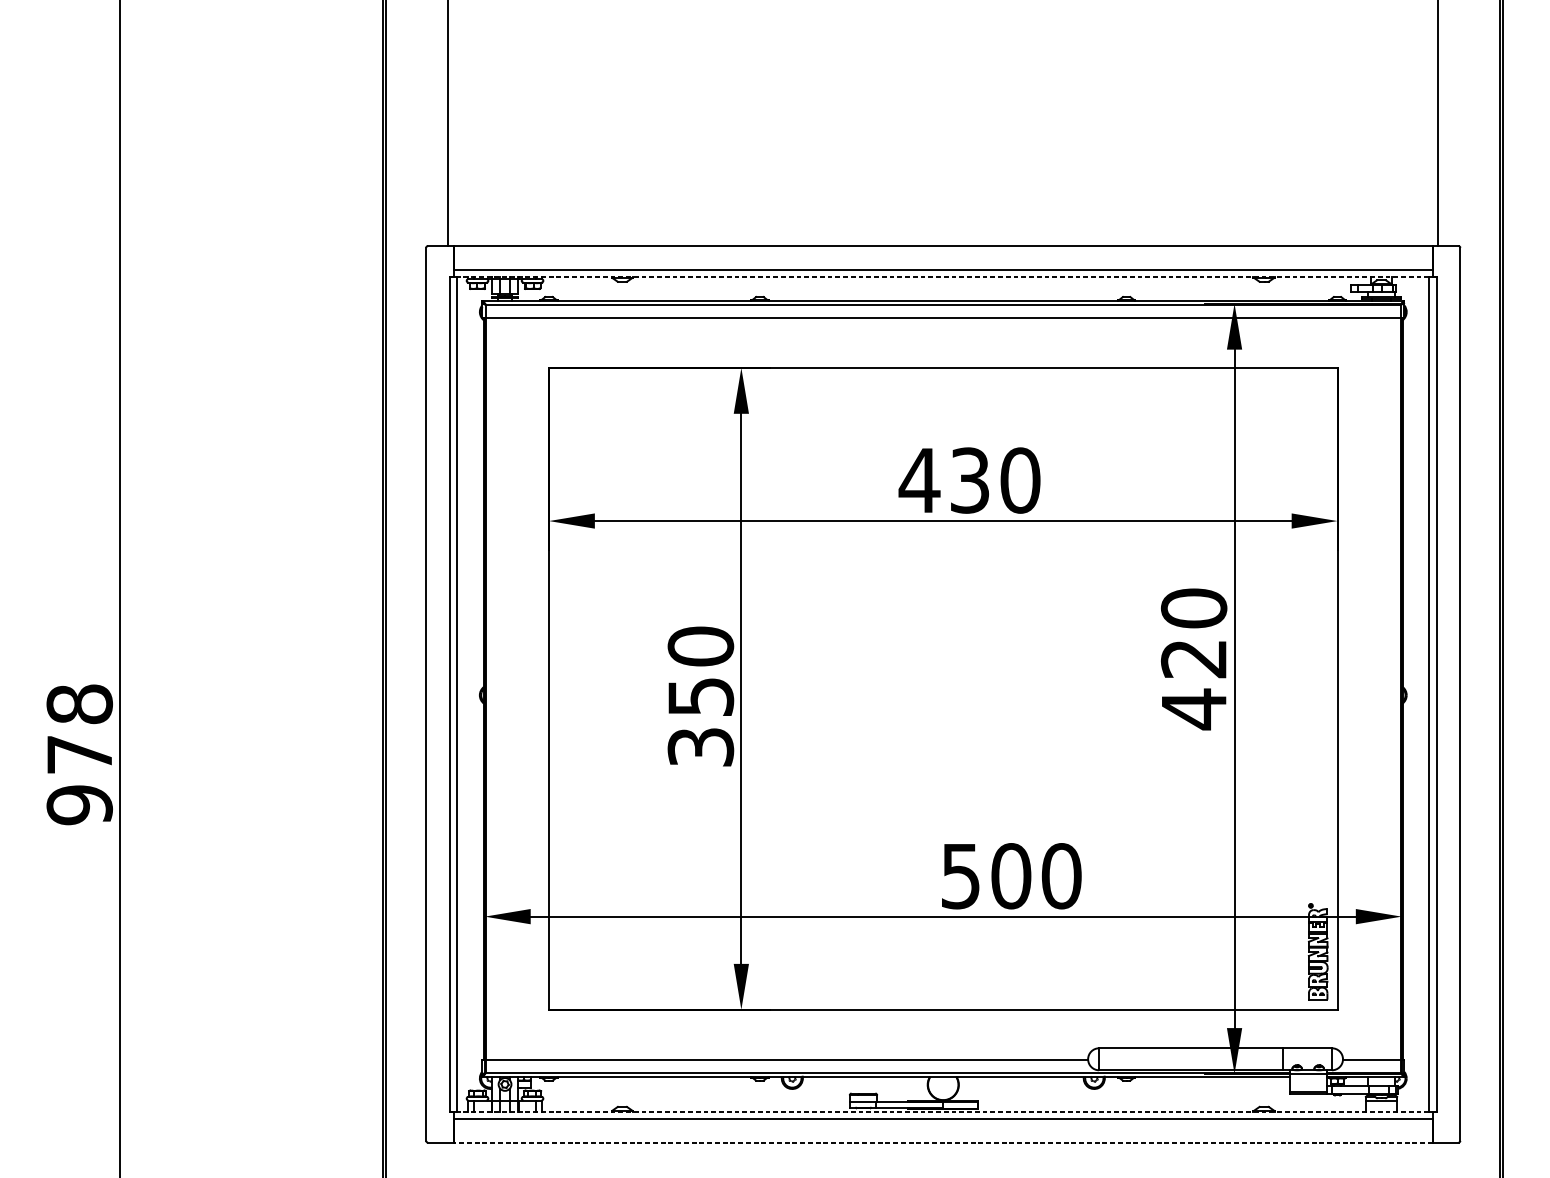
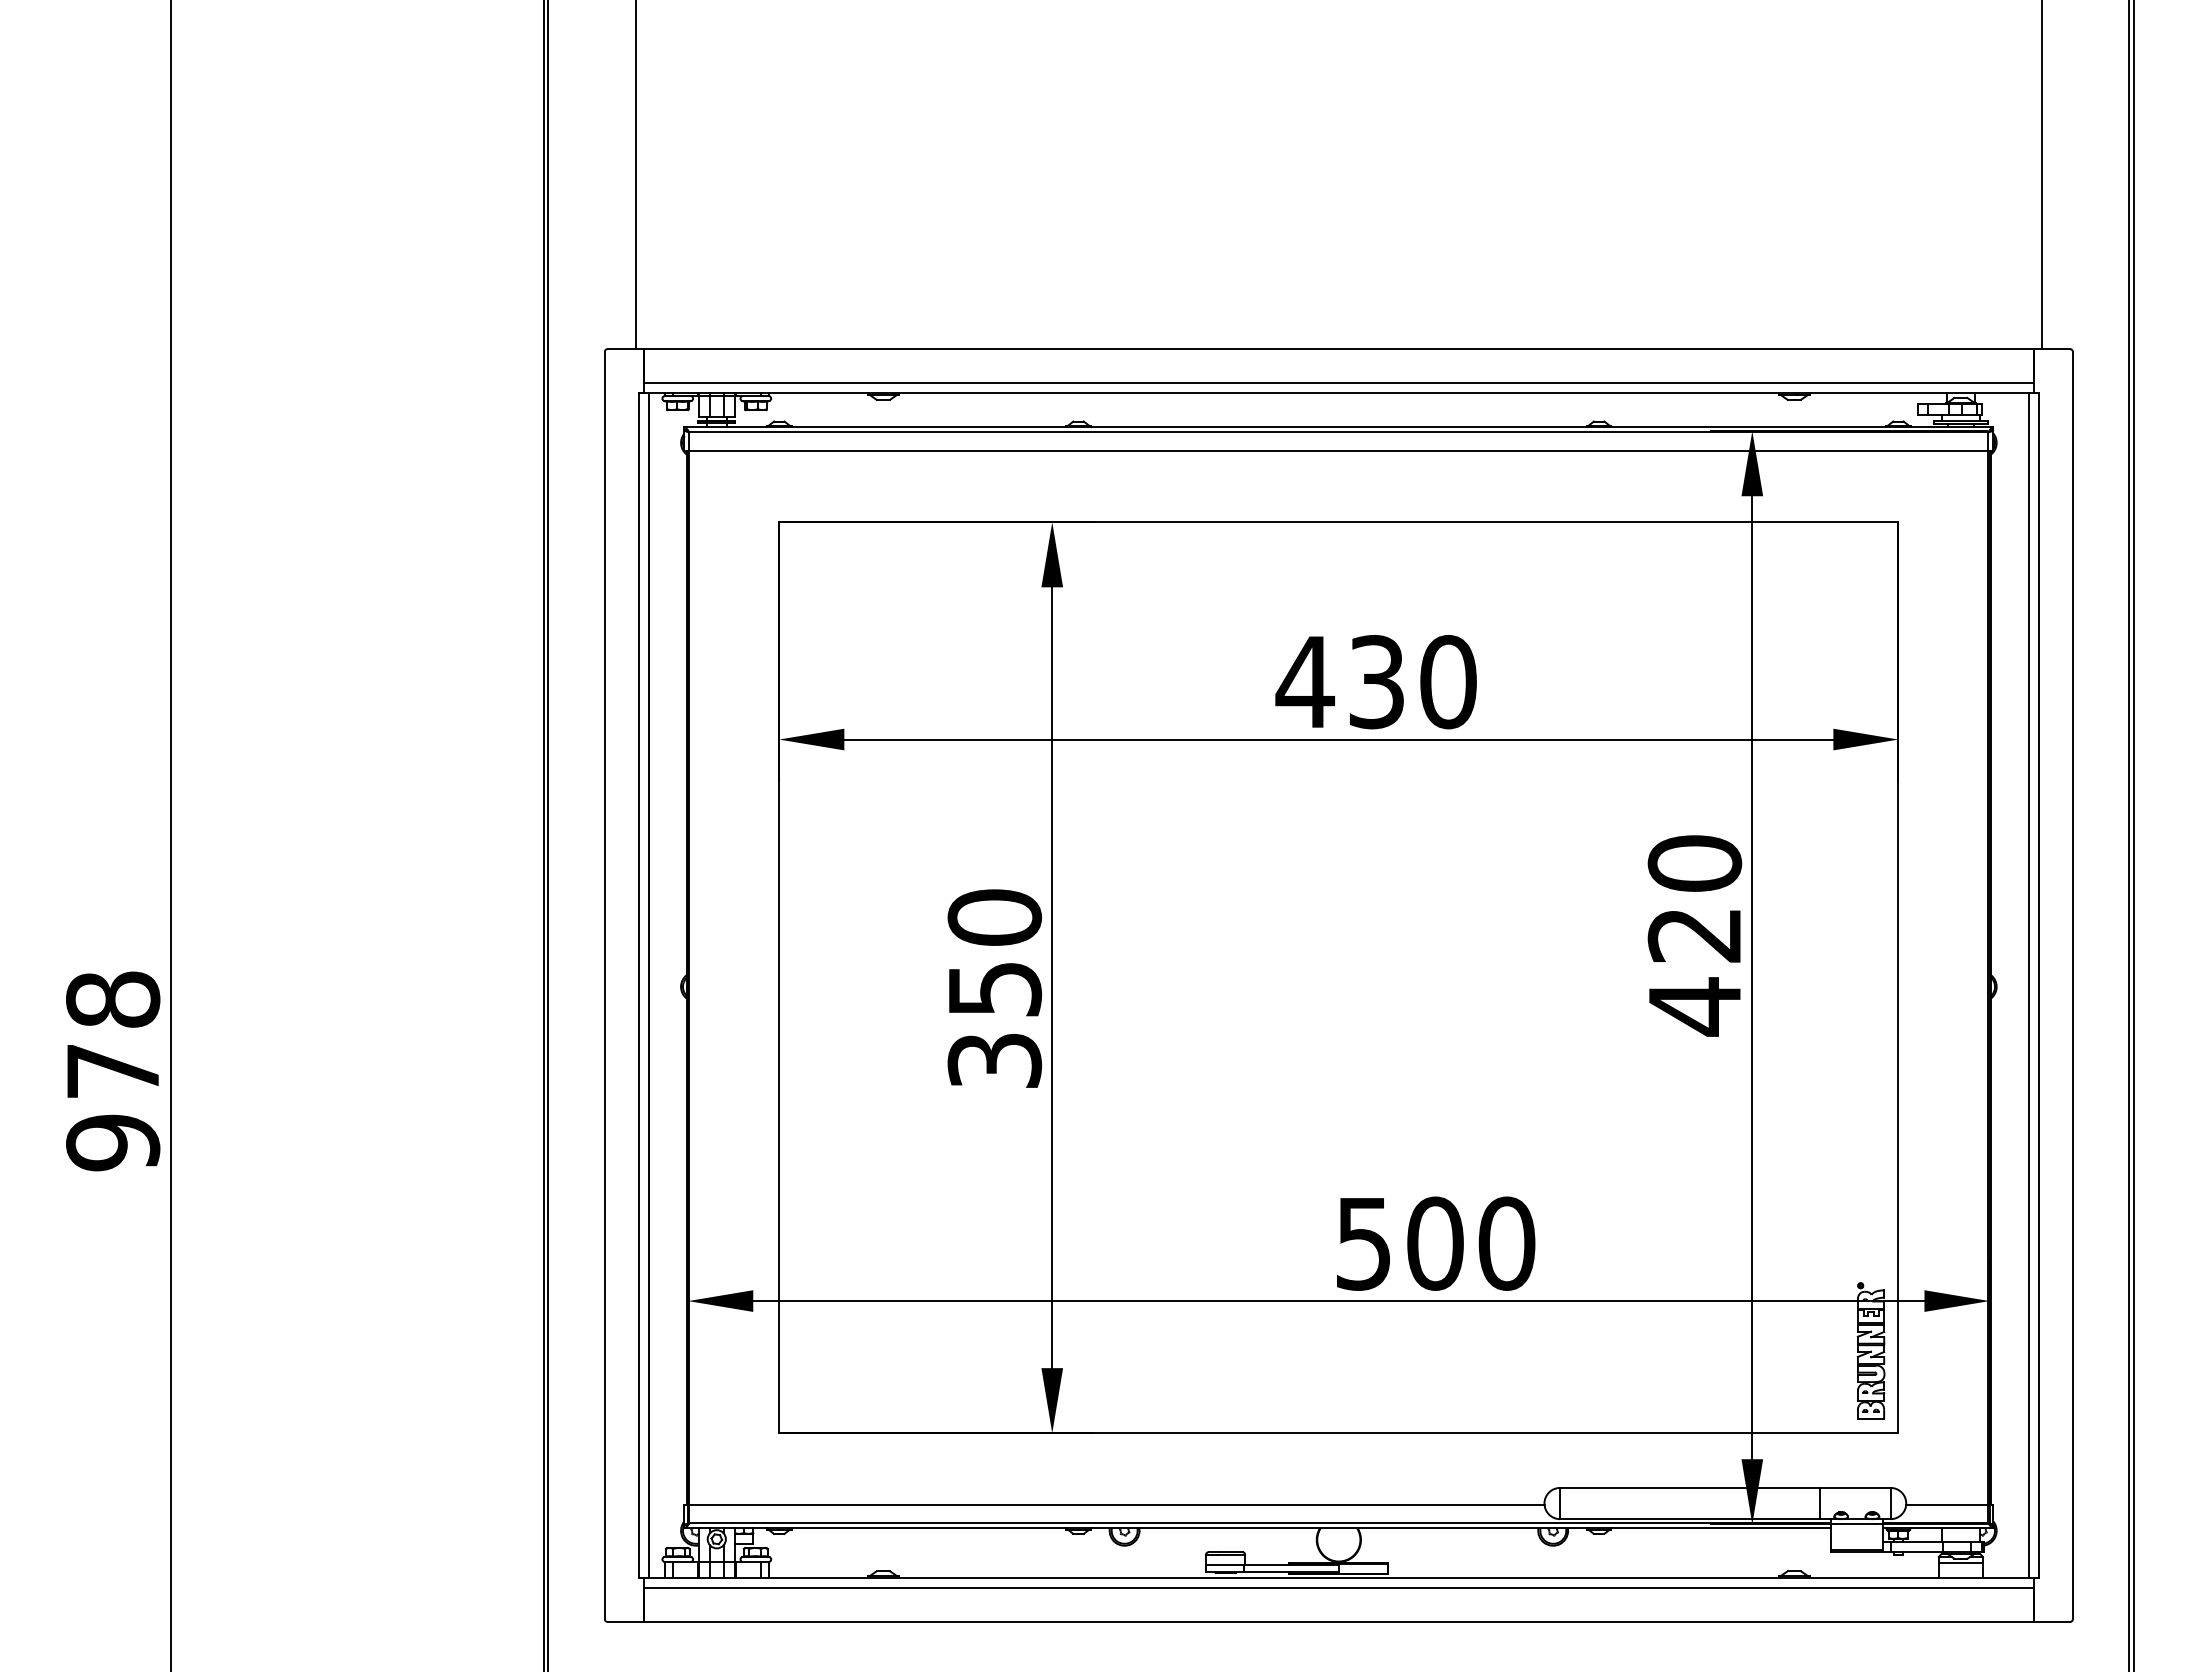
line: (943, 277) -> (1338, 393), dashed -> solid
line: (943, 1111) -> (1338, 1577), dashed -> solid
line: (943, 1142) -> (1338, 1621), dashed -> solid

